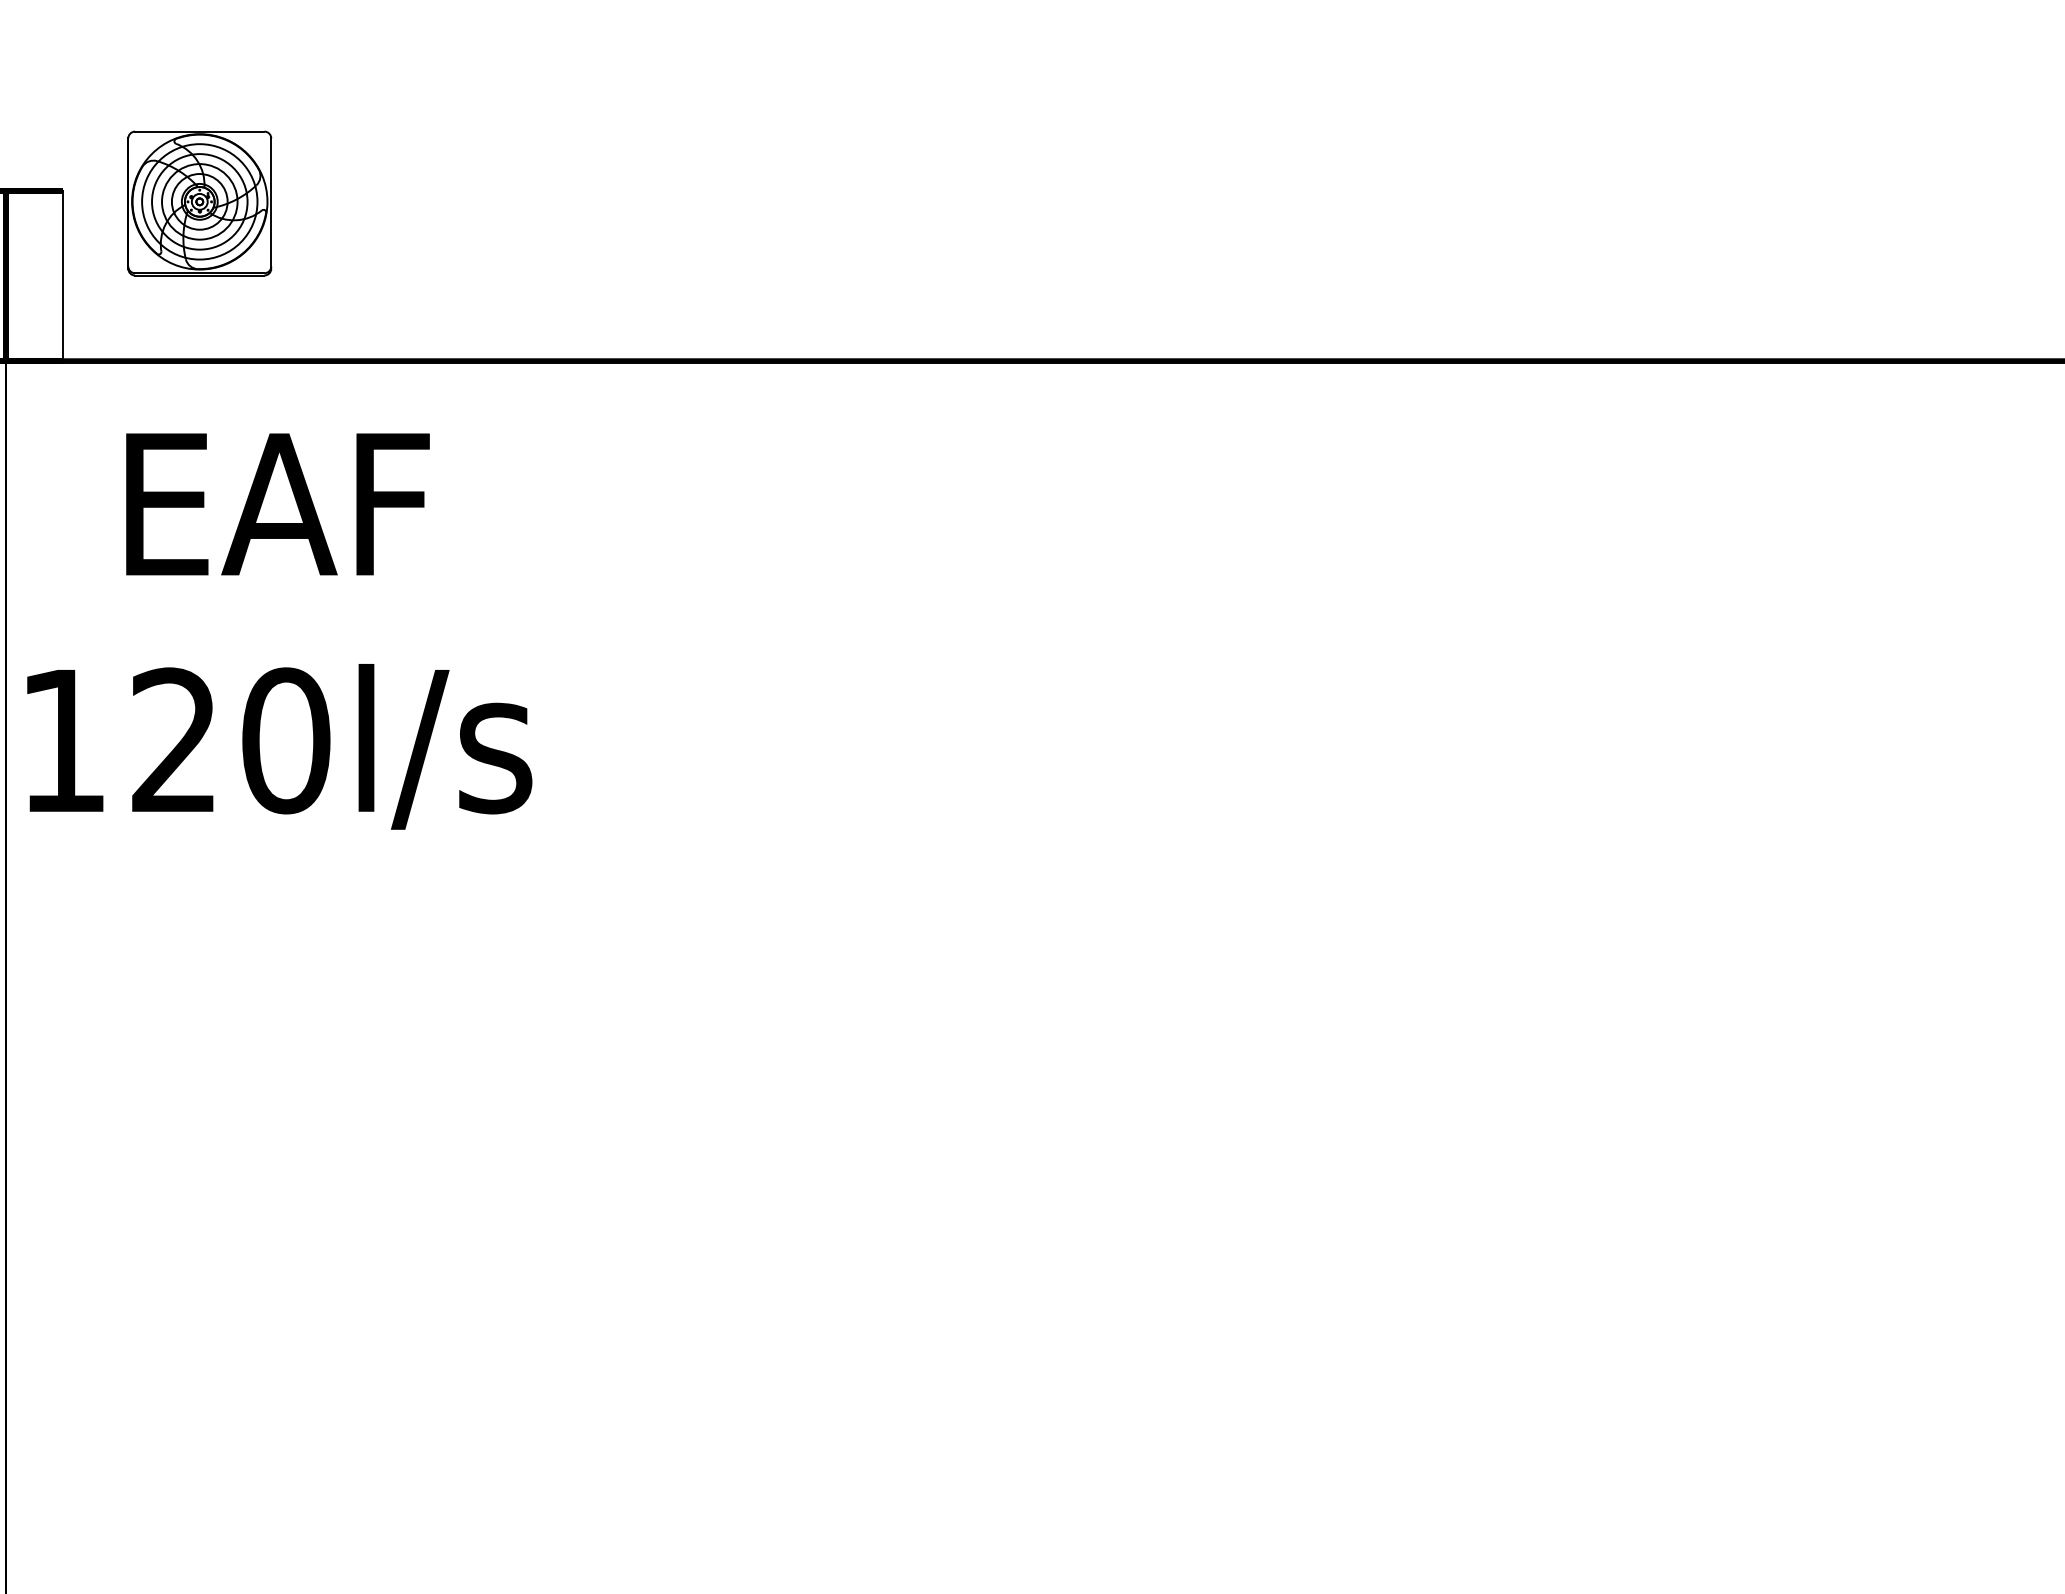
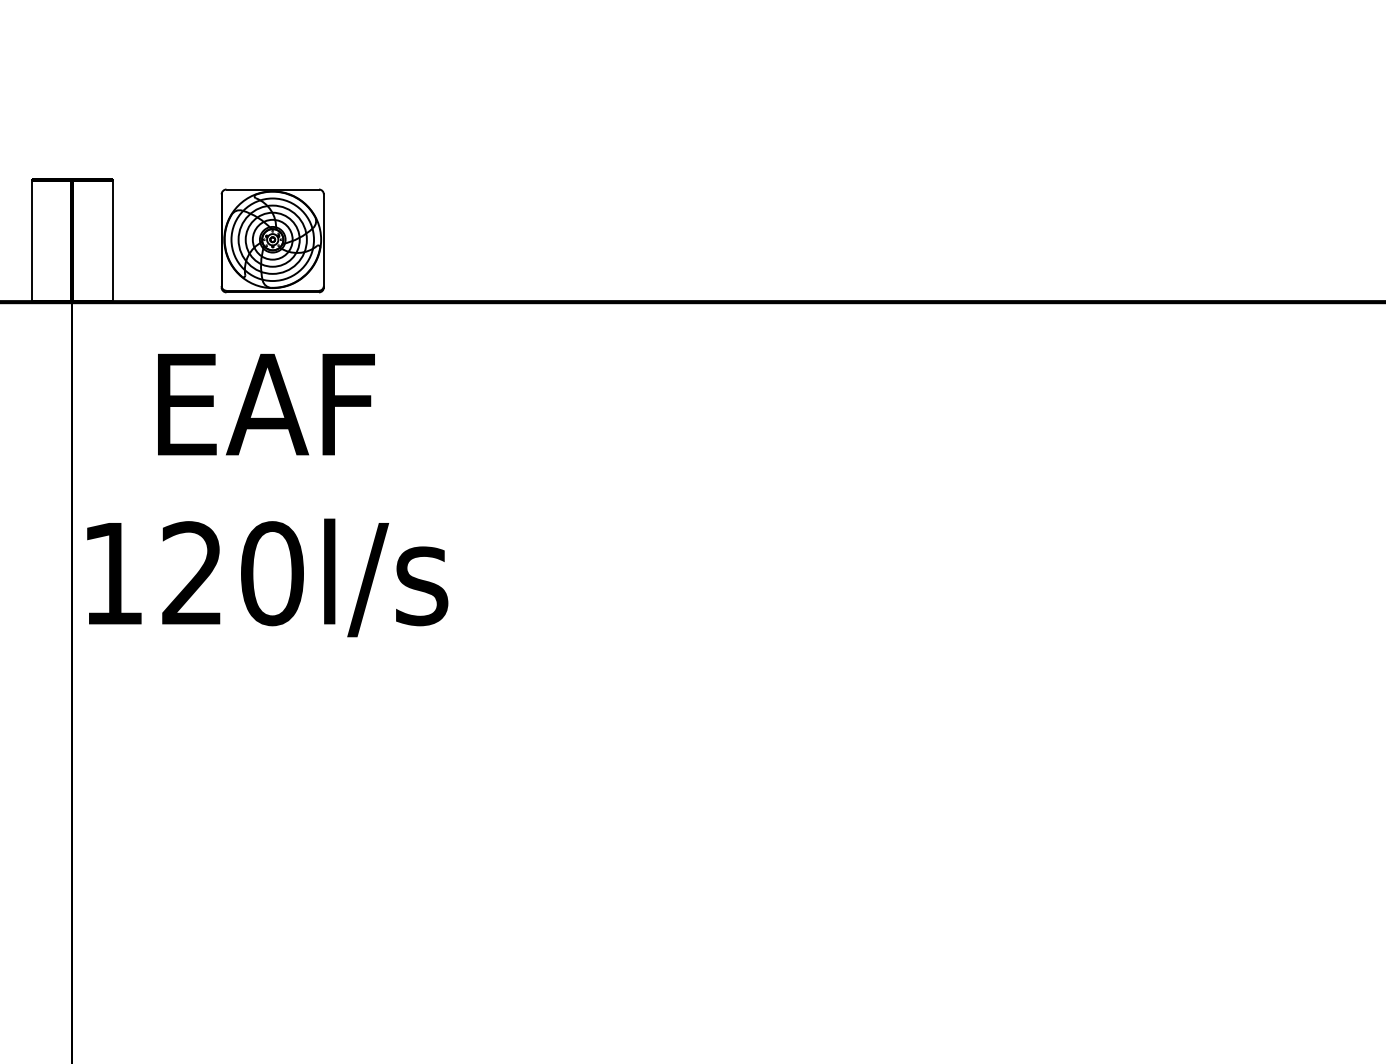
part: (199, 203) -> (272, 240), moved

